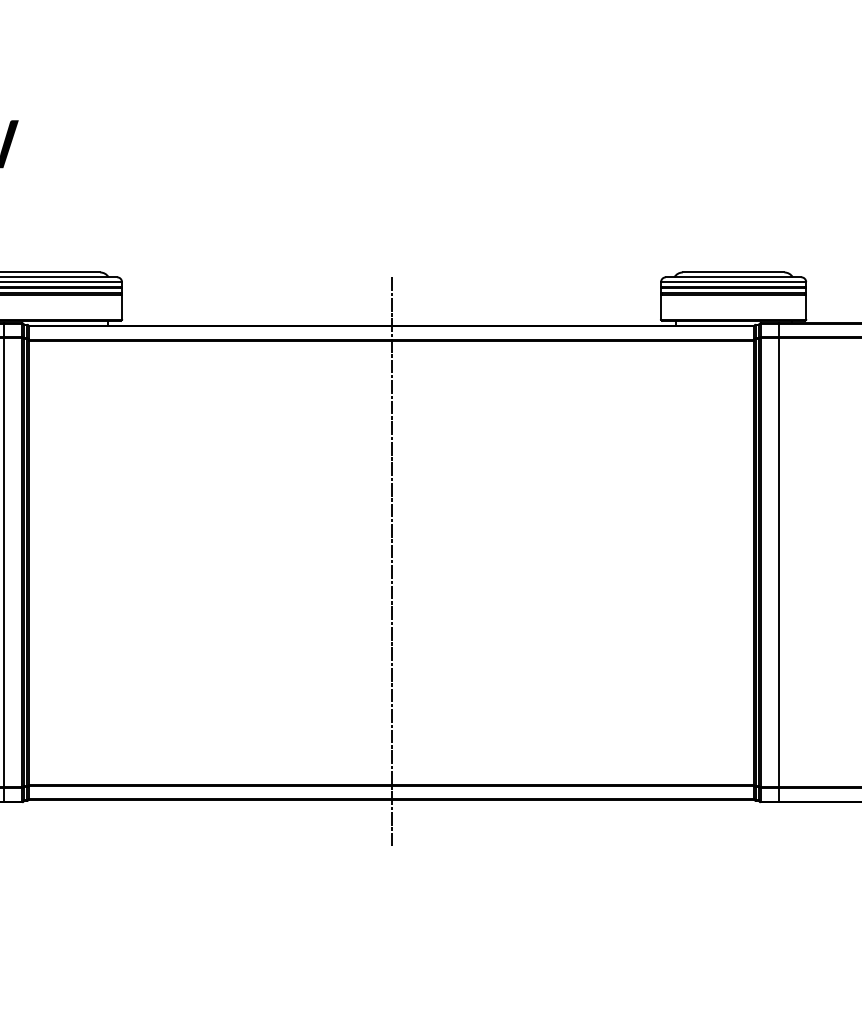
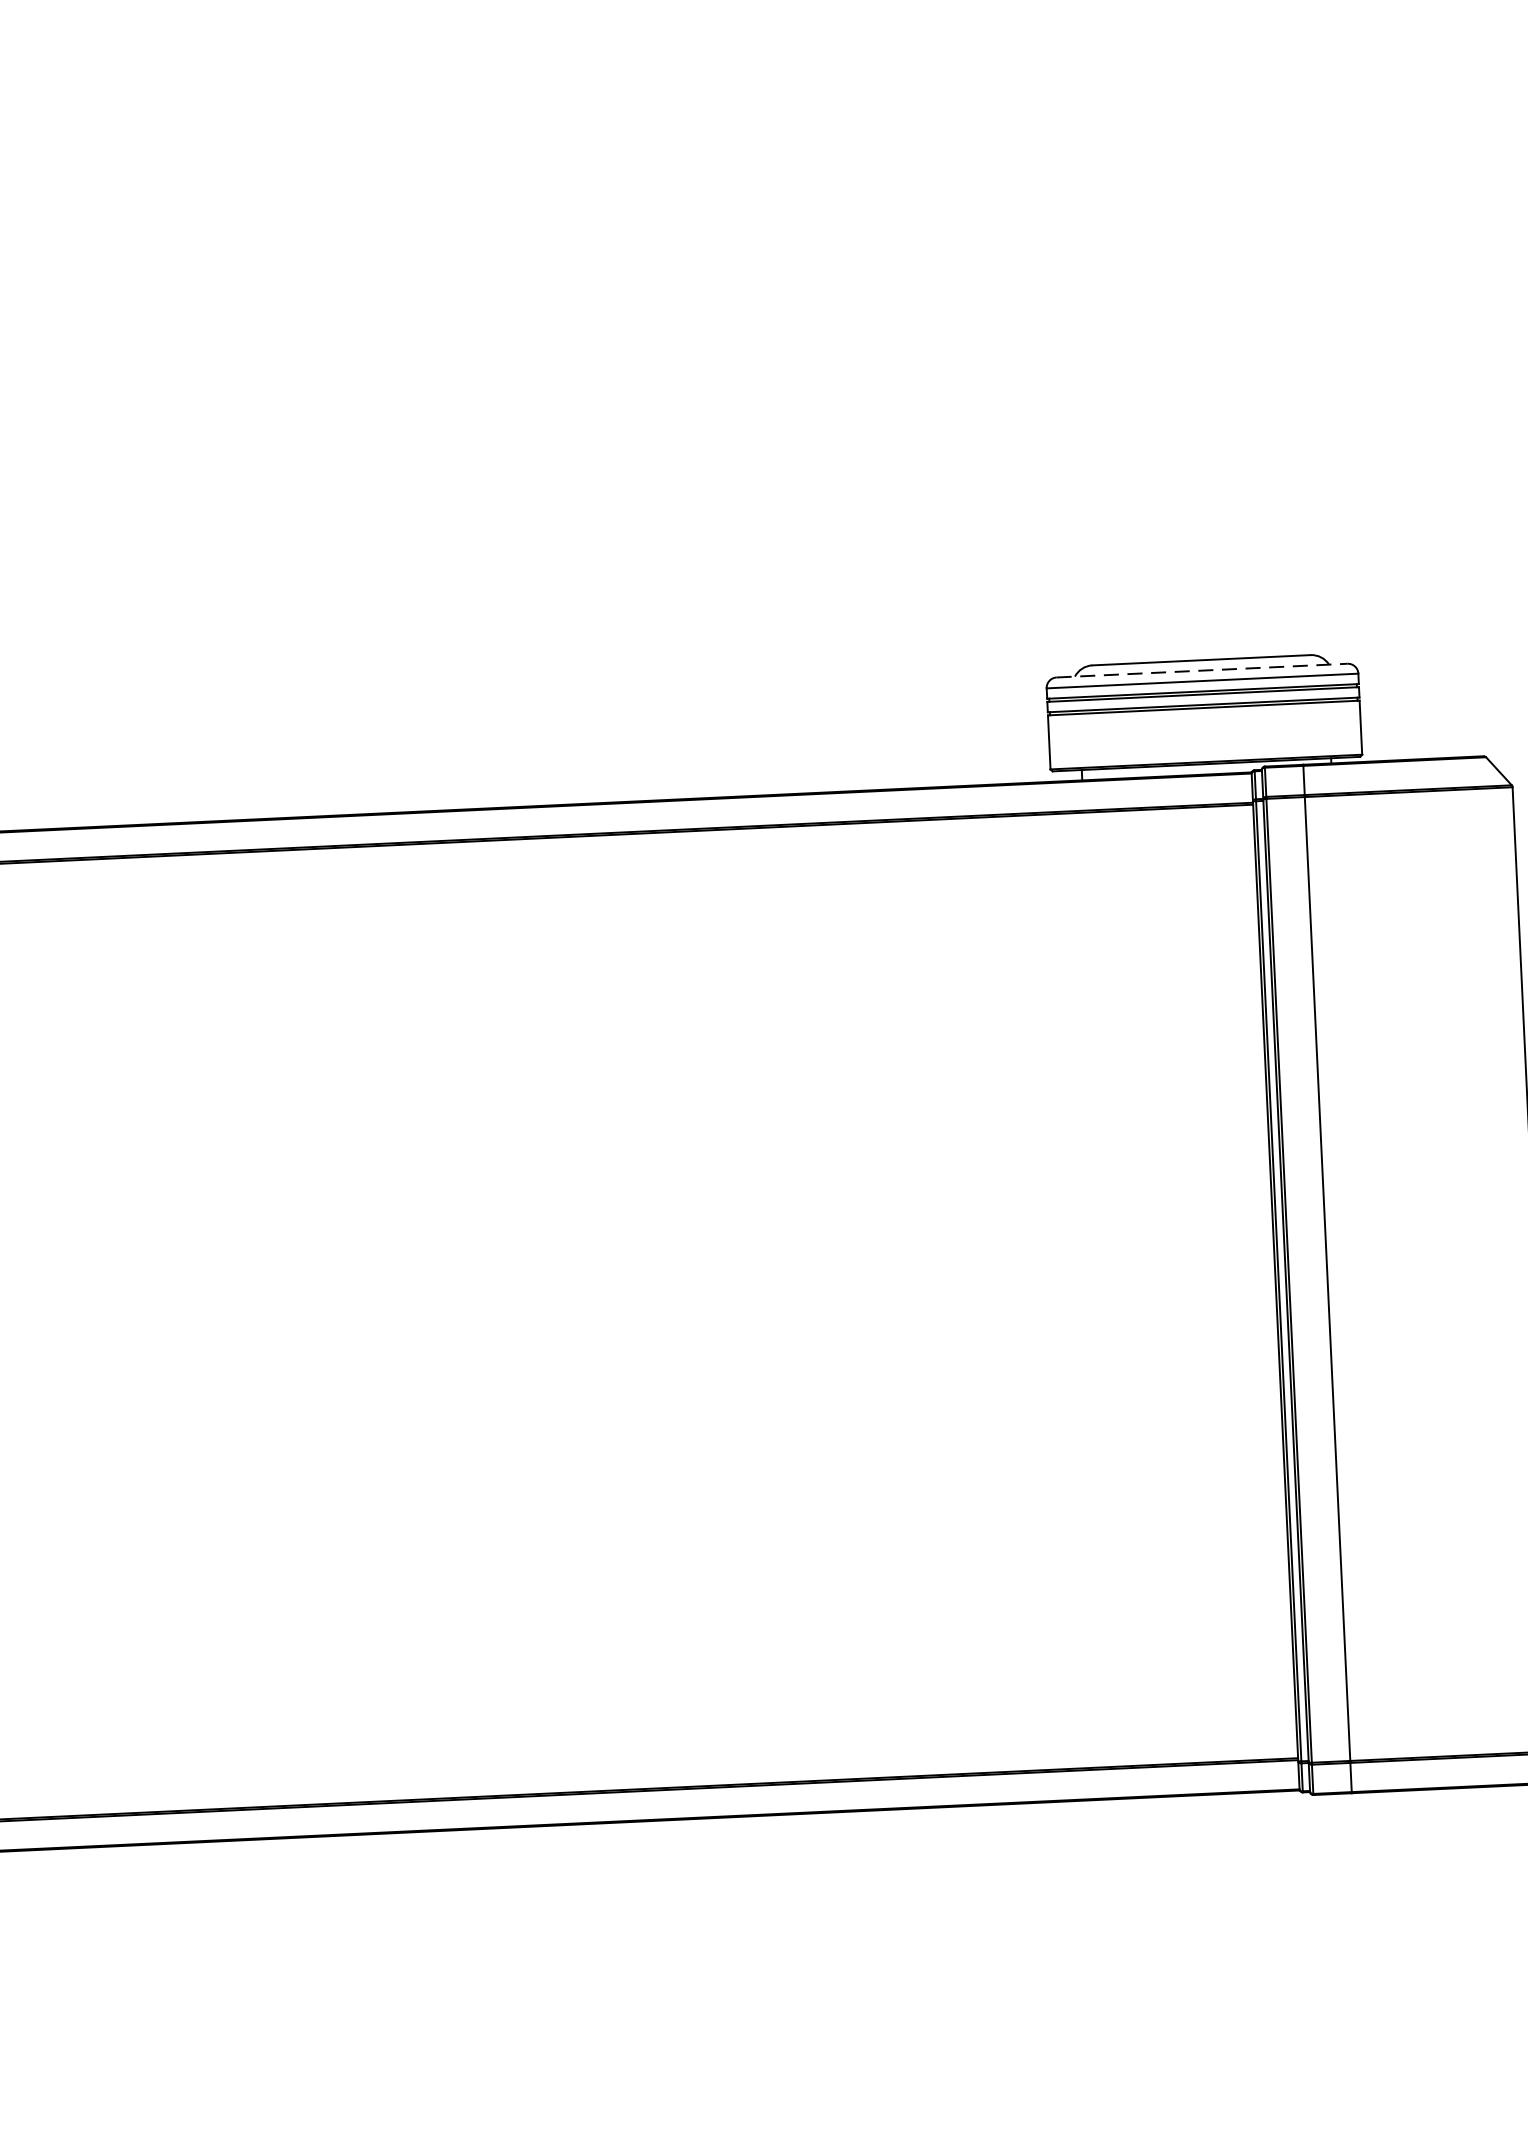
line: (733, 277) -> (1201, 671), solid -> dashed
line: (391, 562) -> (496, 1317), removed

